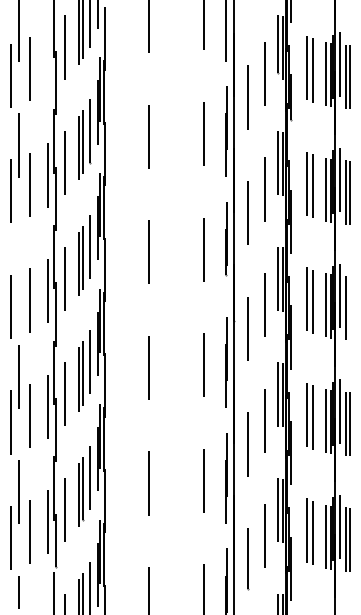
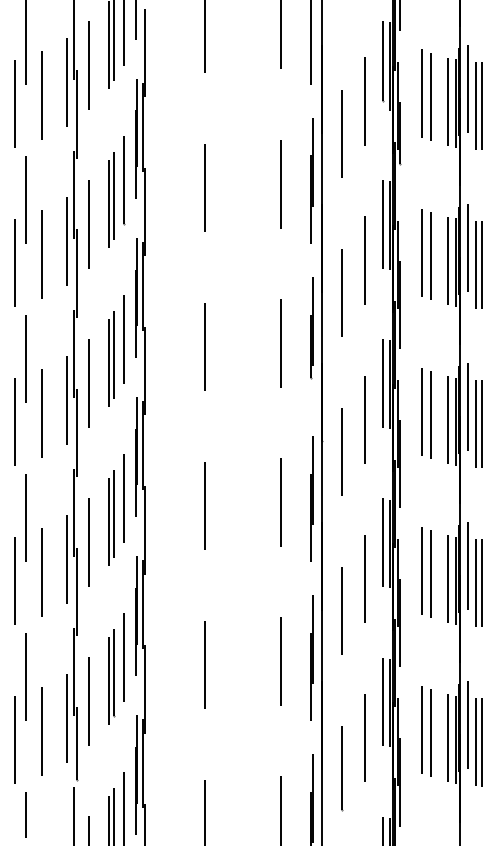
line: (48, 59) -> (66, 82), added
line: (19, 260) -> (26, 358), added
line: (349, 308) -> (481, 424), added

